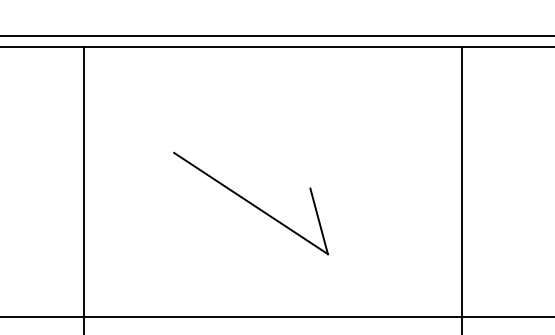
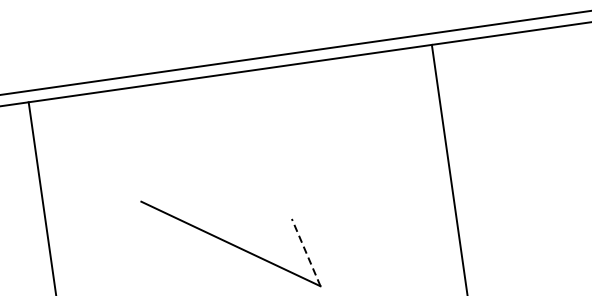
line: (319, 221) -> (306, 252), solid -> dashed

